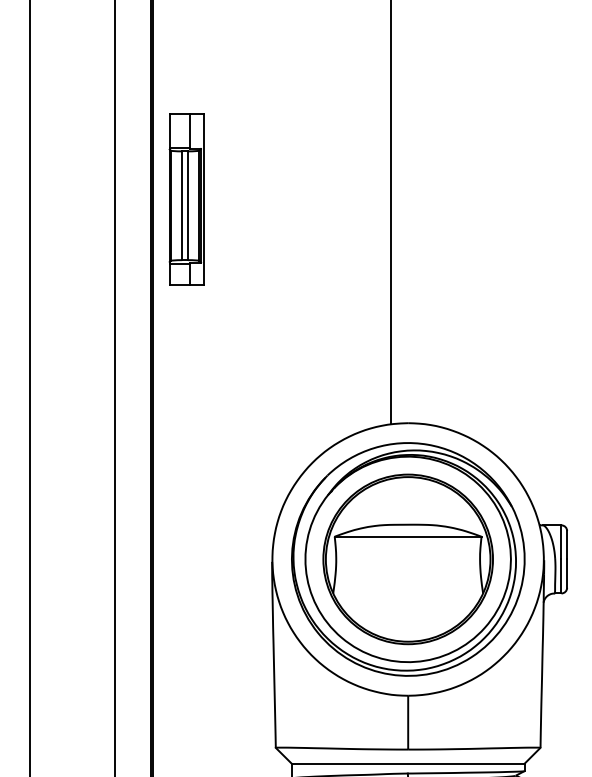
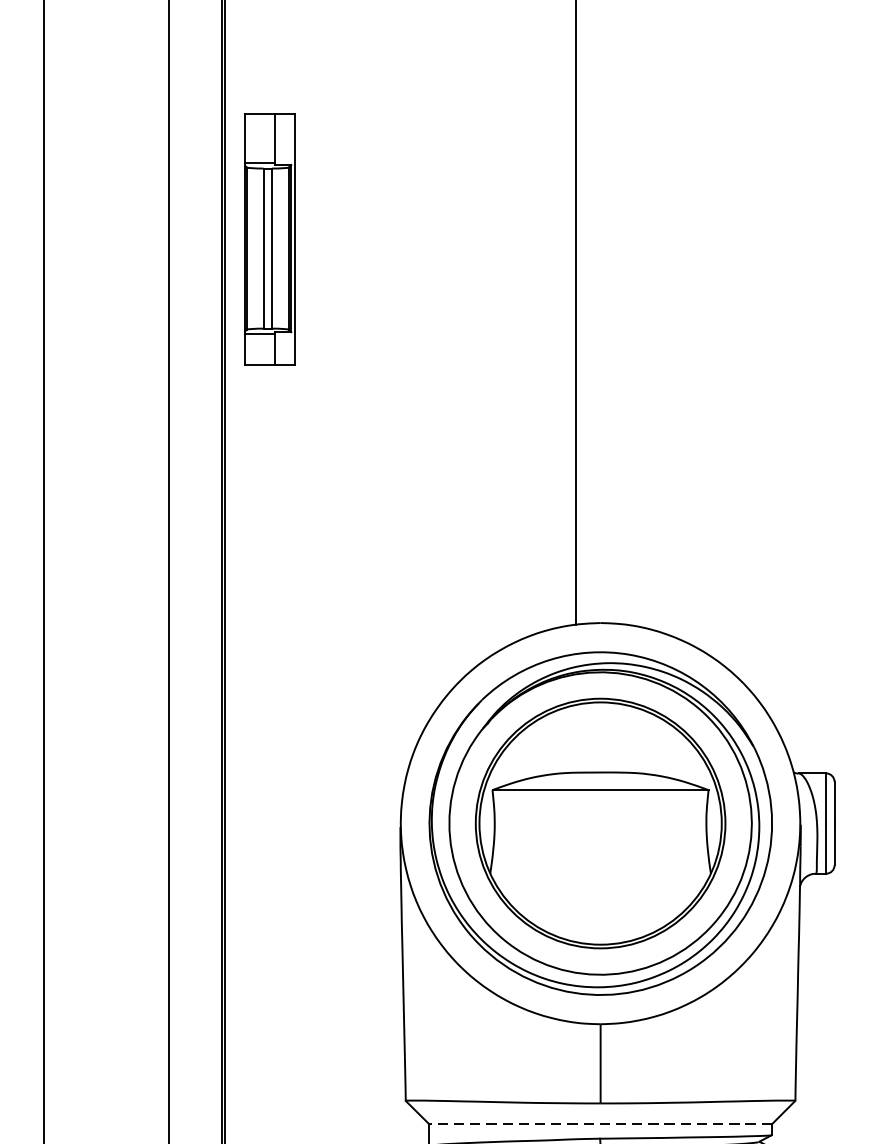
part: (186, 199) -> (269, 239), moved
line: (407, 763) -> (599, 1123), solid -> dashed

